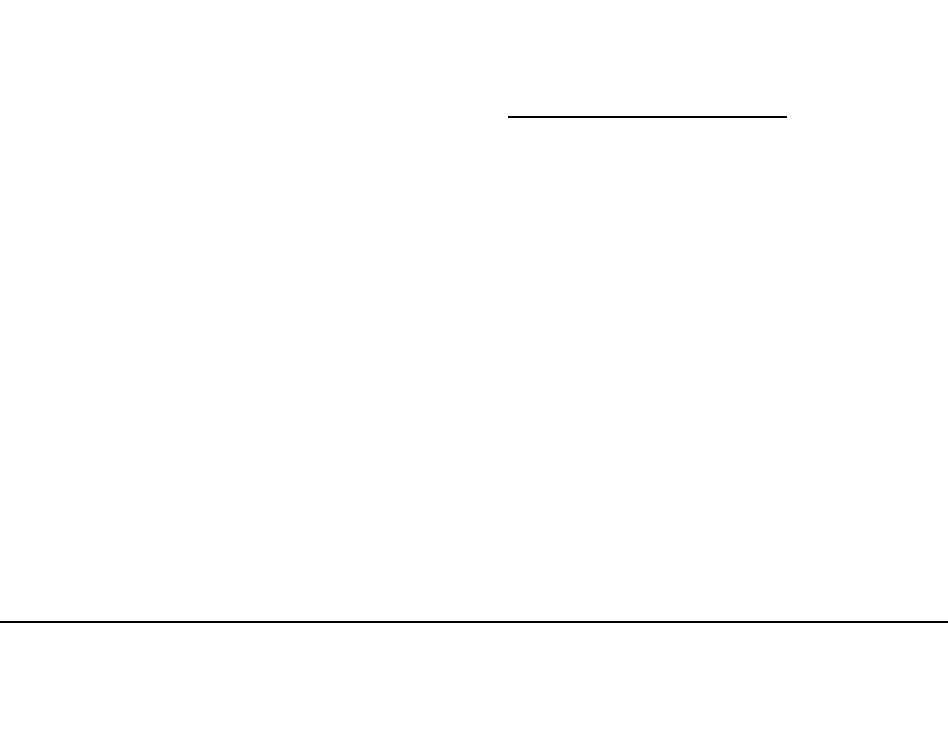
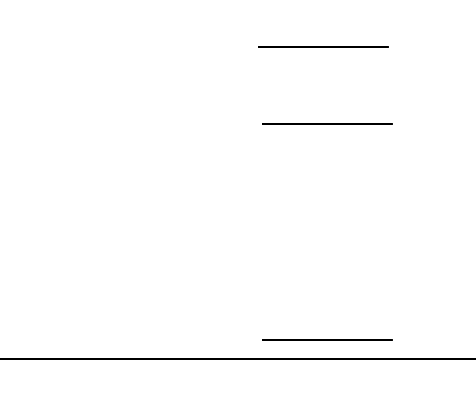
line: (647, 580) -> (327, 339), added

